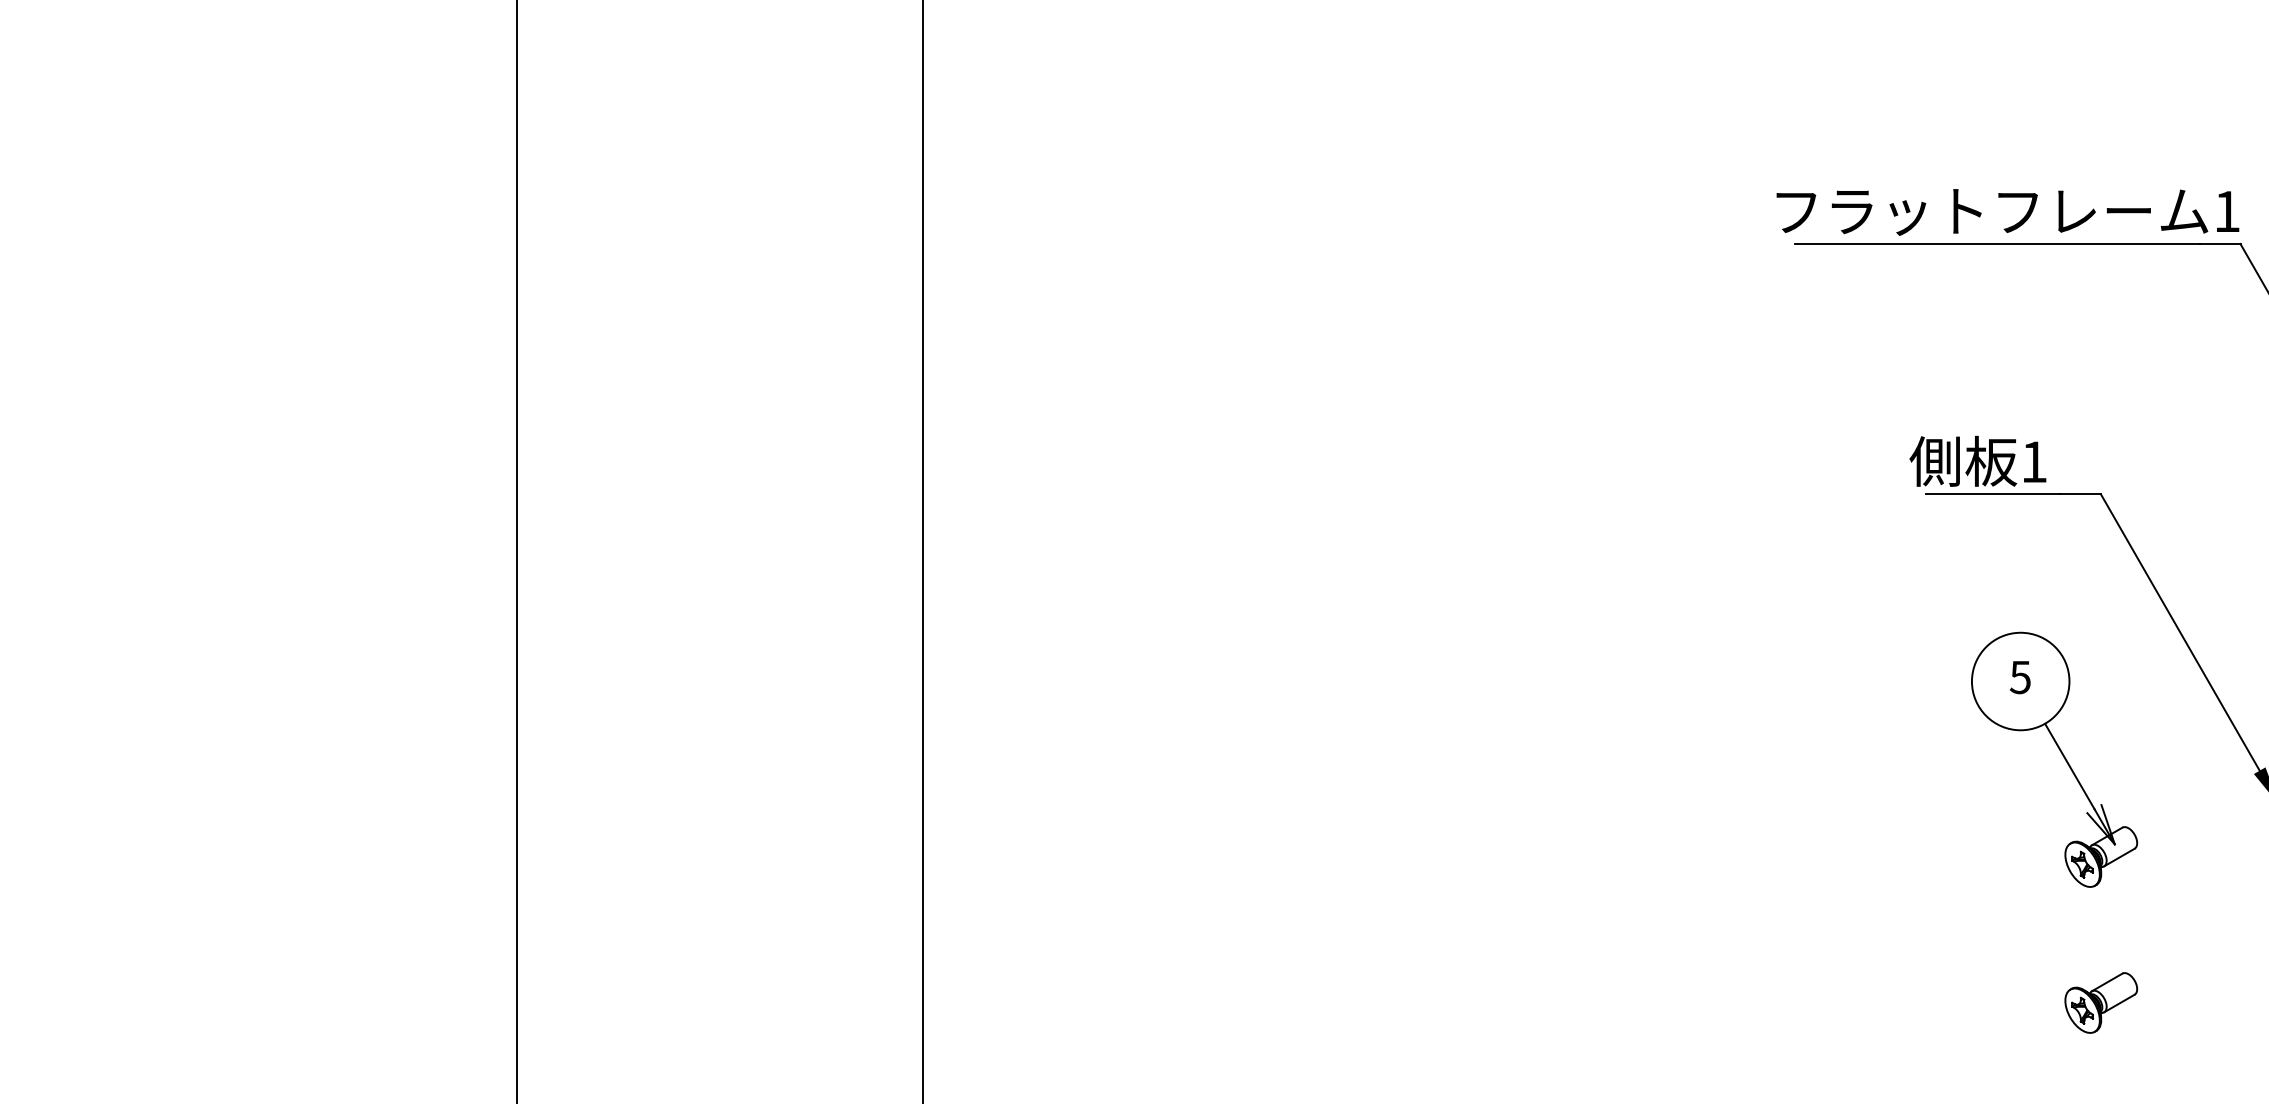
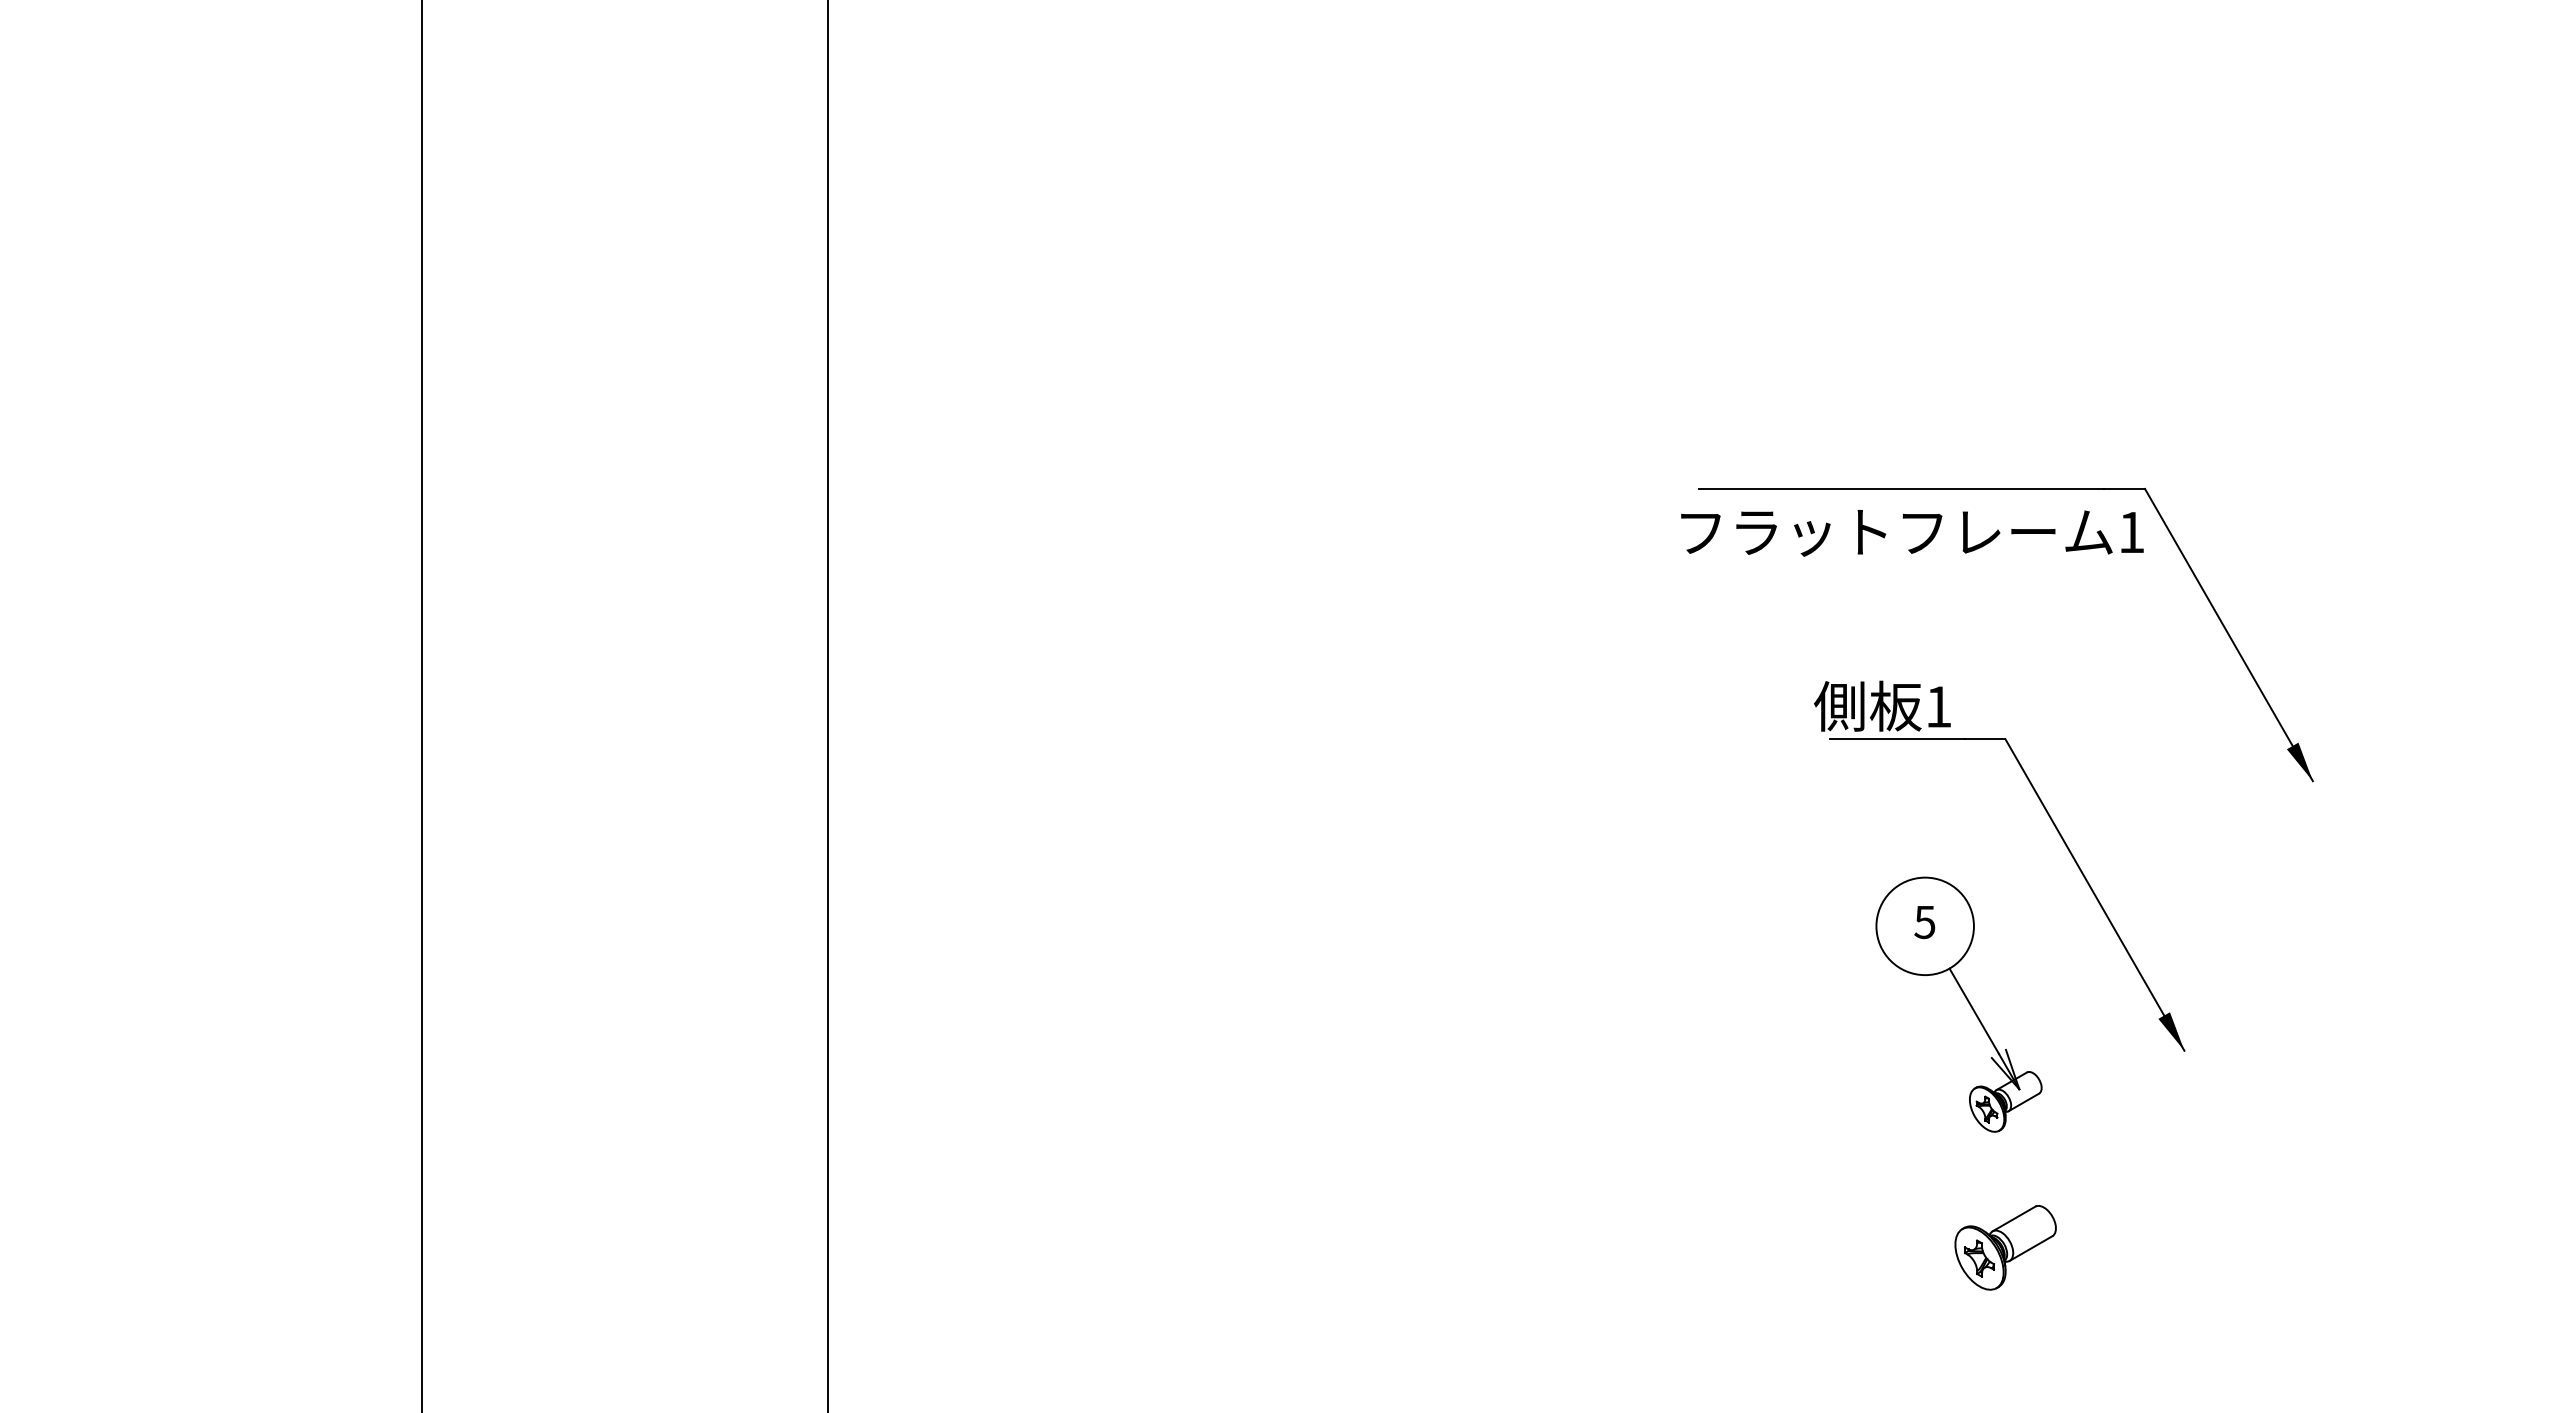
text: (2008, 212) -> (1912, 533), moved
part: (2101, 1002) -> (2005, 1247), size x1.4

